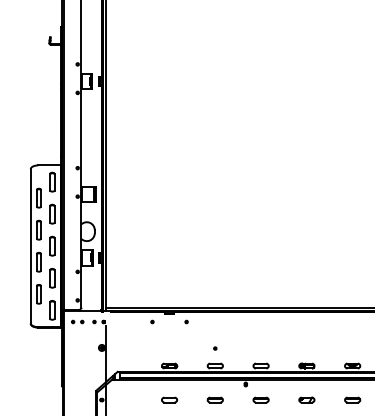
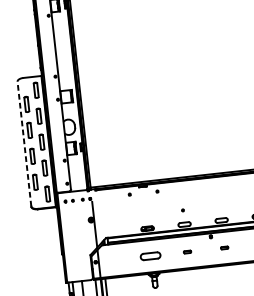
line: (30, 245) -> (24, 143), solid -> dashed
part: (169, 399) -> (150, 255), size x1.6
part: (214, 399) -> (186, 251), size x0.6
part: (260, 399) -> (224, 247), size x0.6

